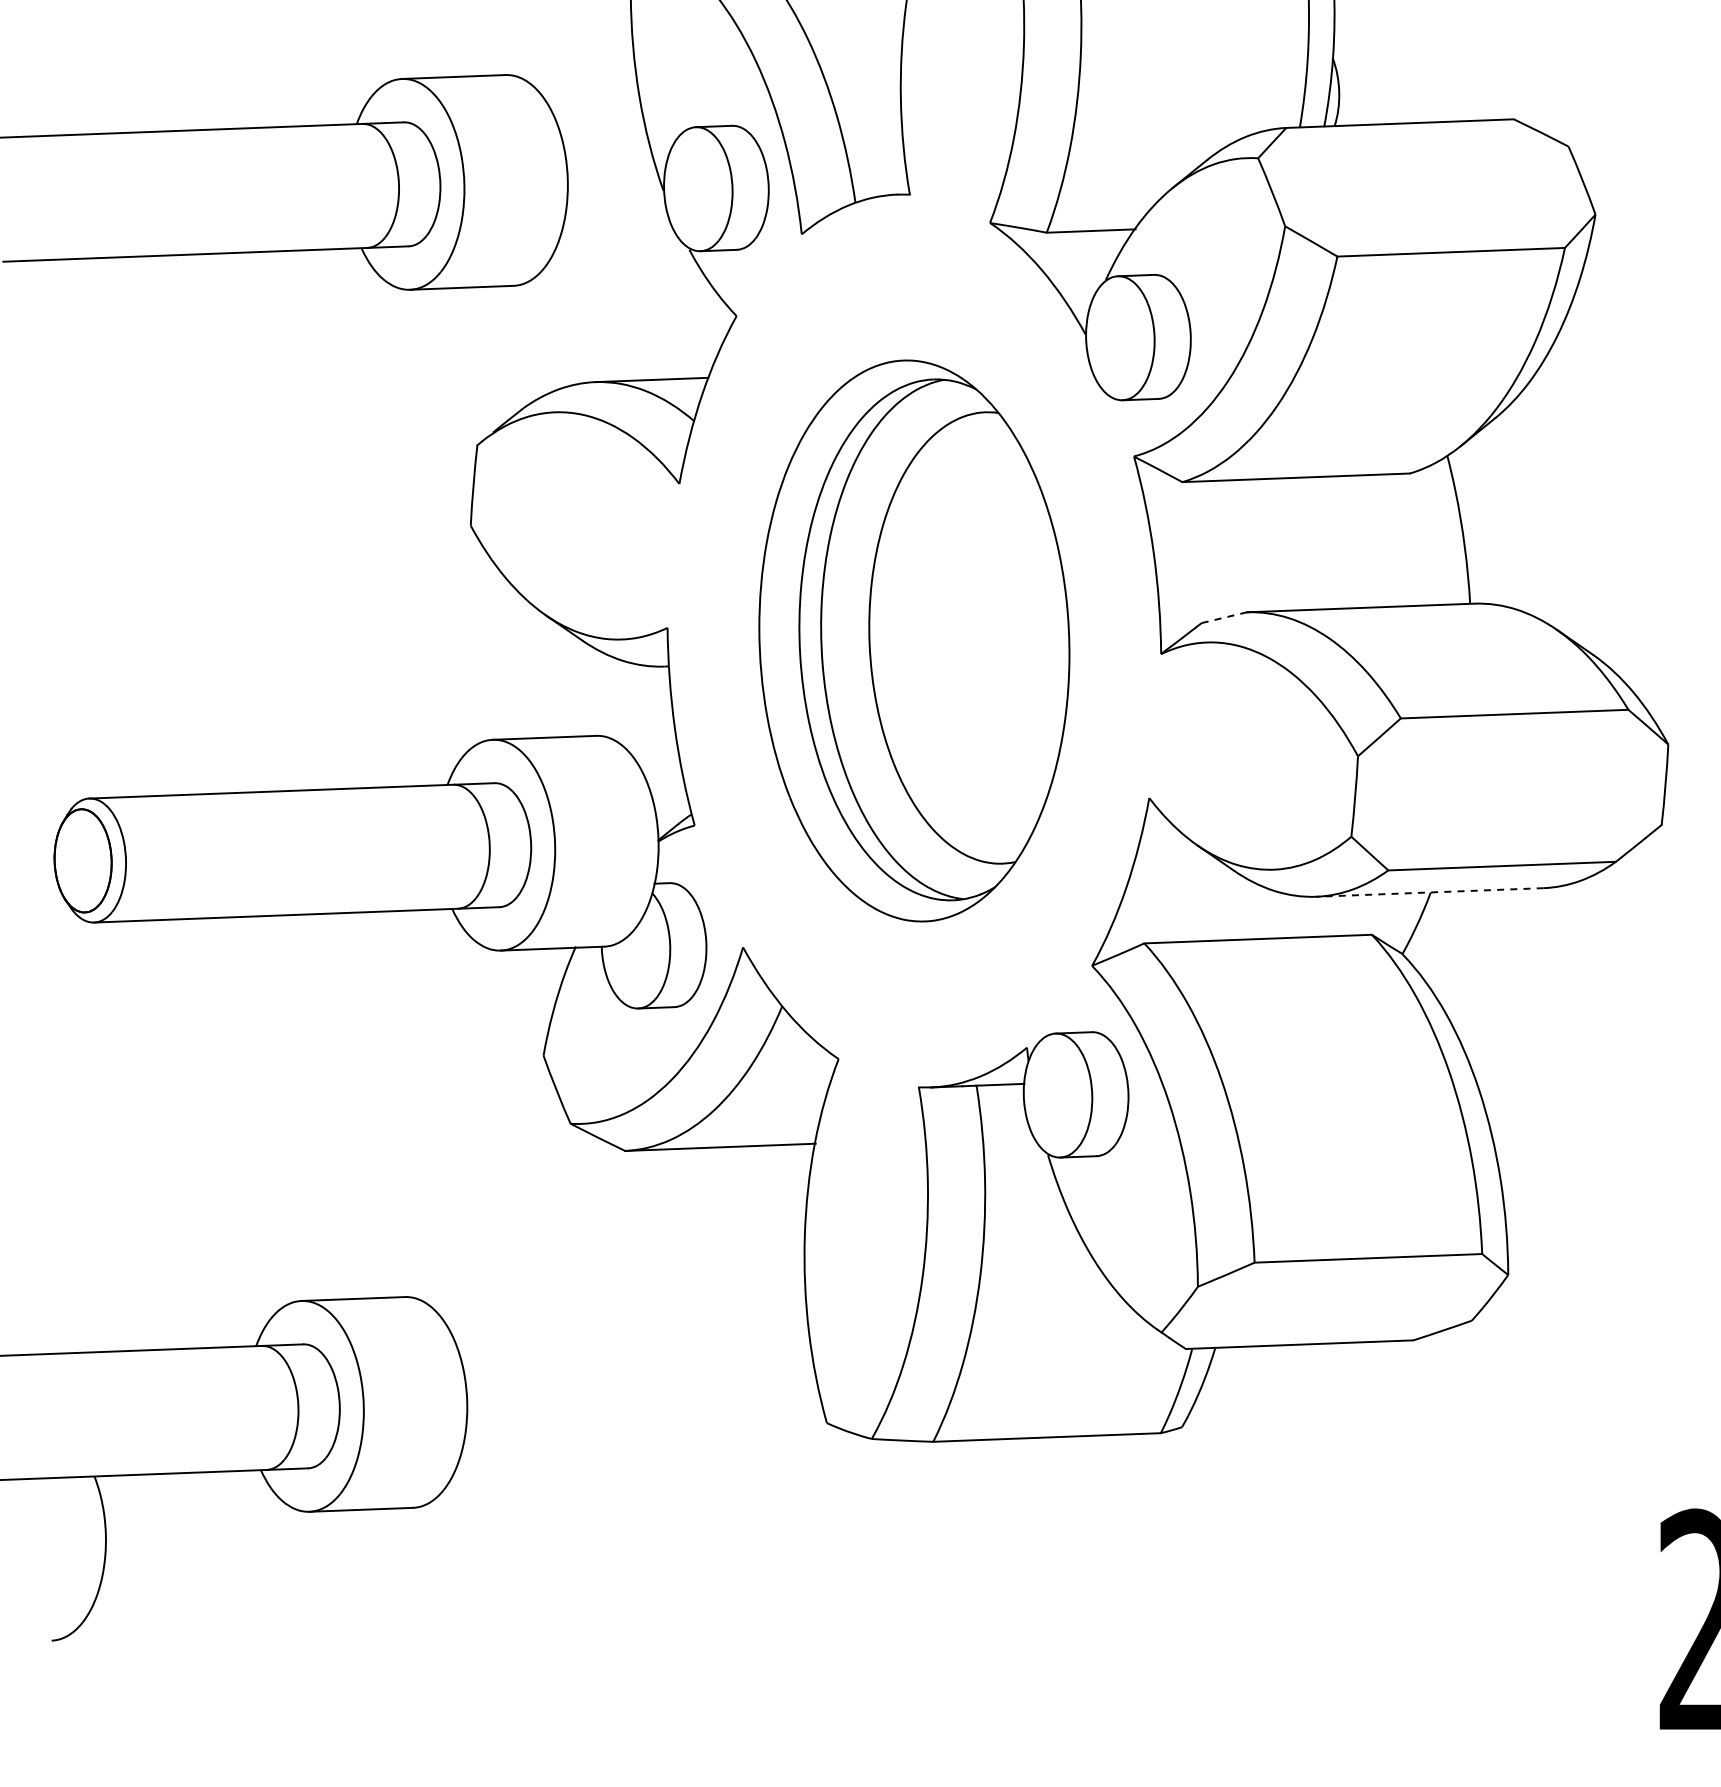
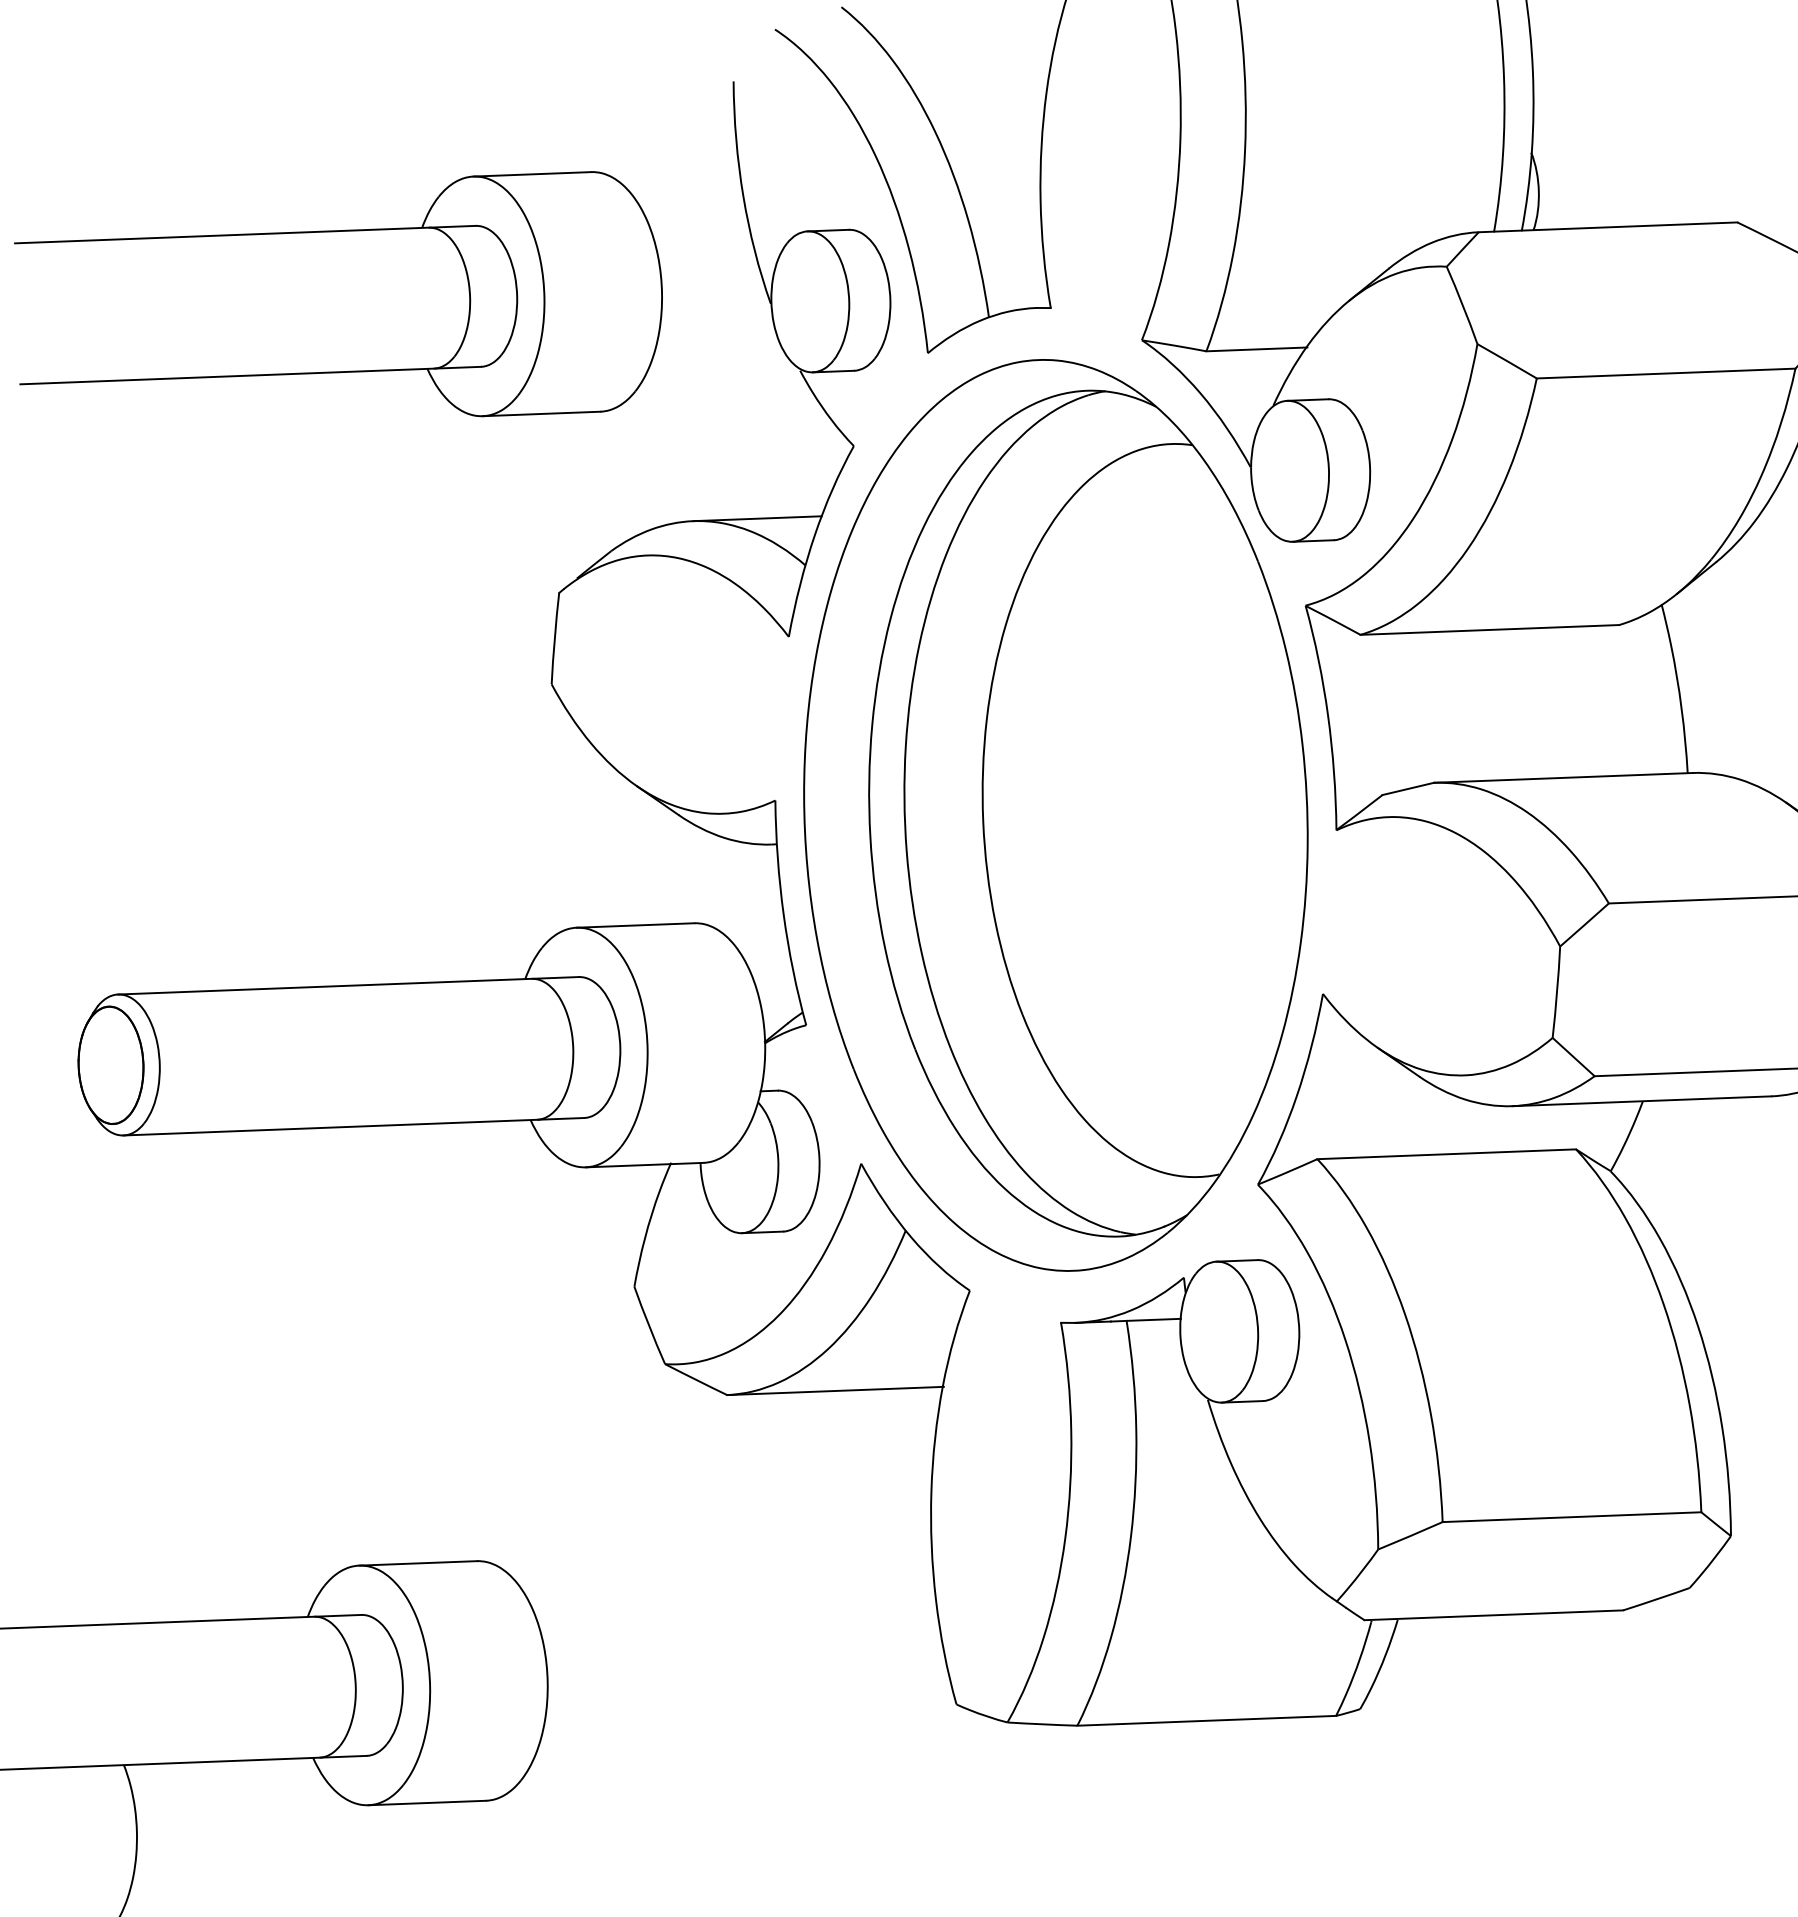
line: (1223, 617) -> (1407, 788), dashed -> solid
part: (914, 640) -> (1056, 814), size x1.43
line: (1429, 892) -> (1641, 1101), dashed -> solid

